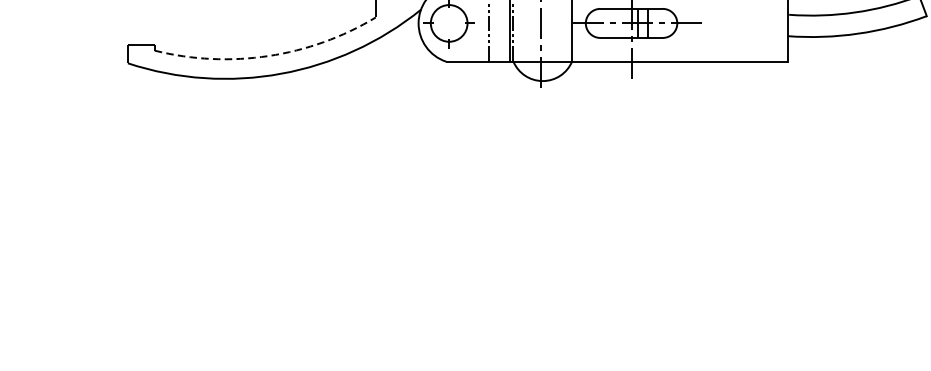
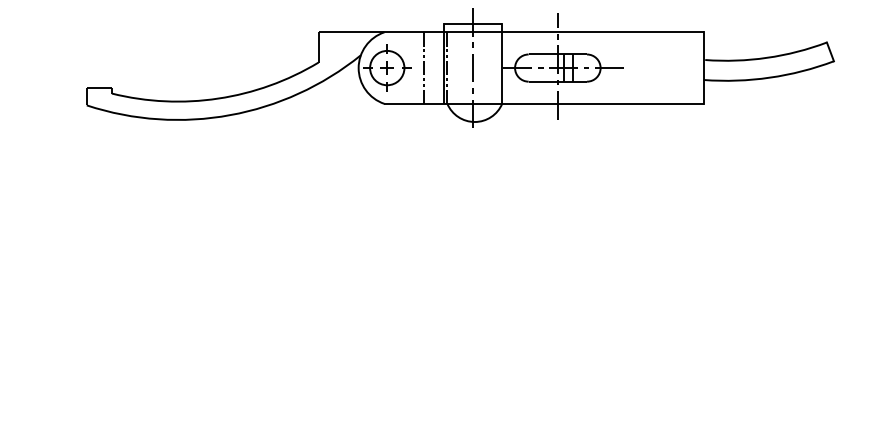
part: (448, 22) -> (386, 67), added
arc: (268, 55) -> (218, 98), dashed -> solid

